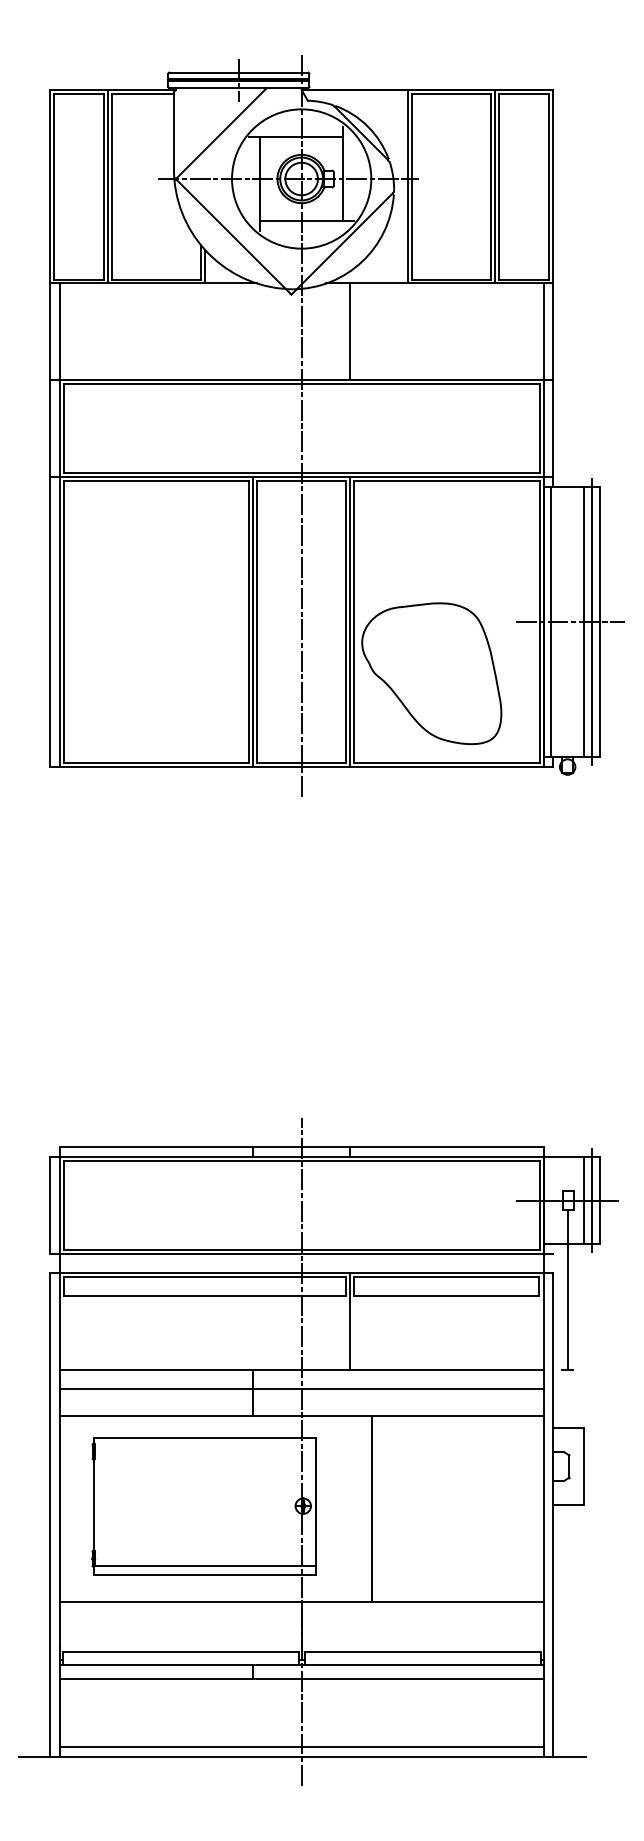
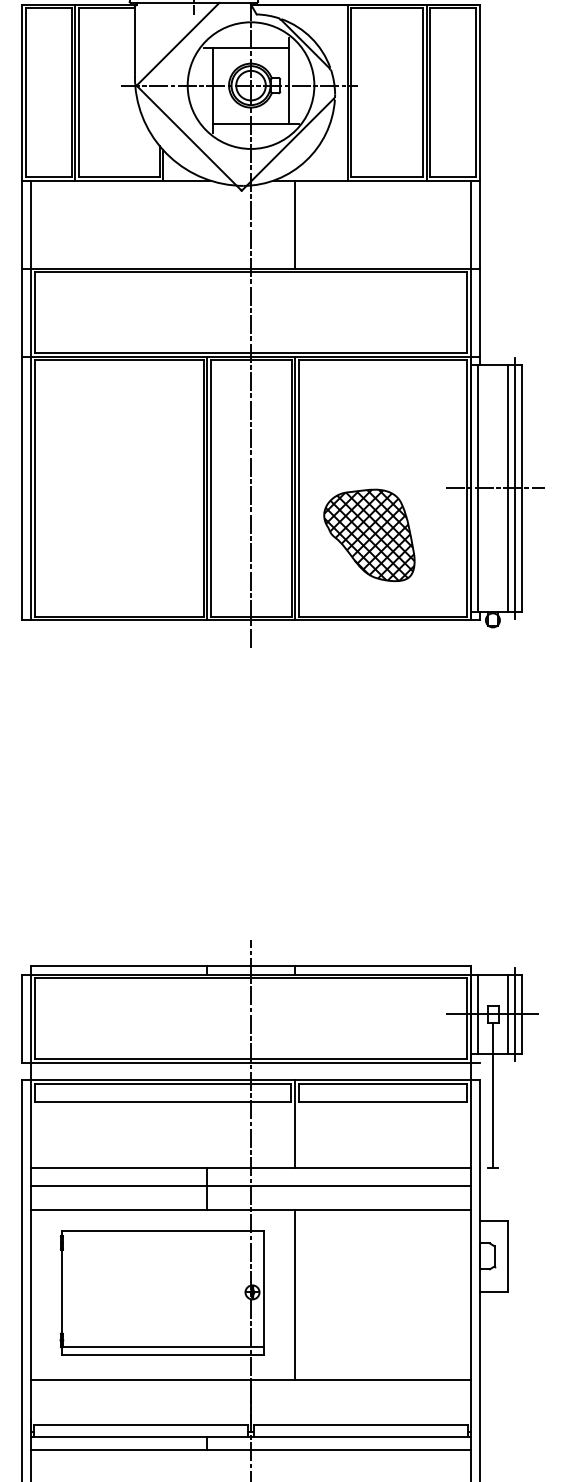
part: (431, 673) -> (369, 535), size x0.71
line: (551, 1200) -> (478, 1014), added
line: (372, 1508) -> (295, 1294), moved

